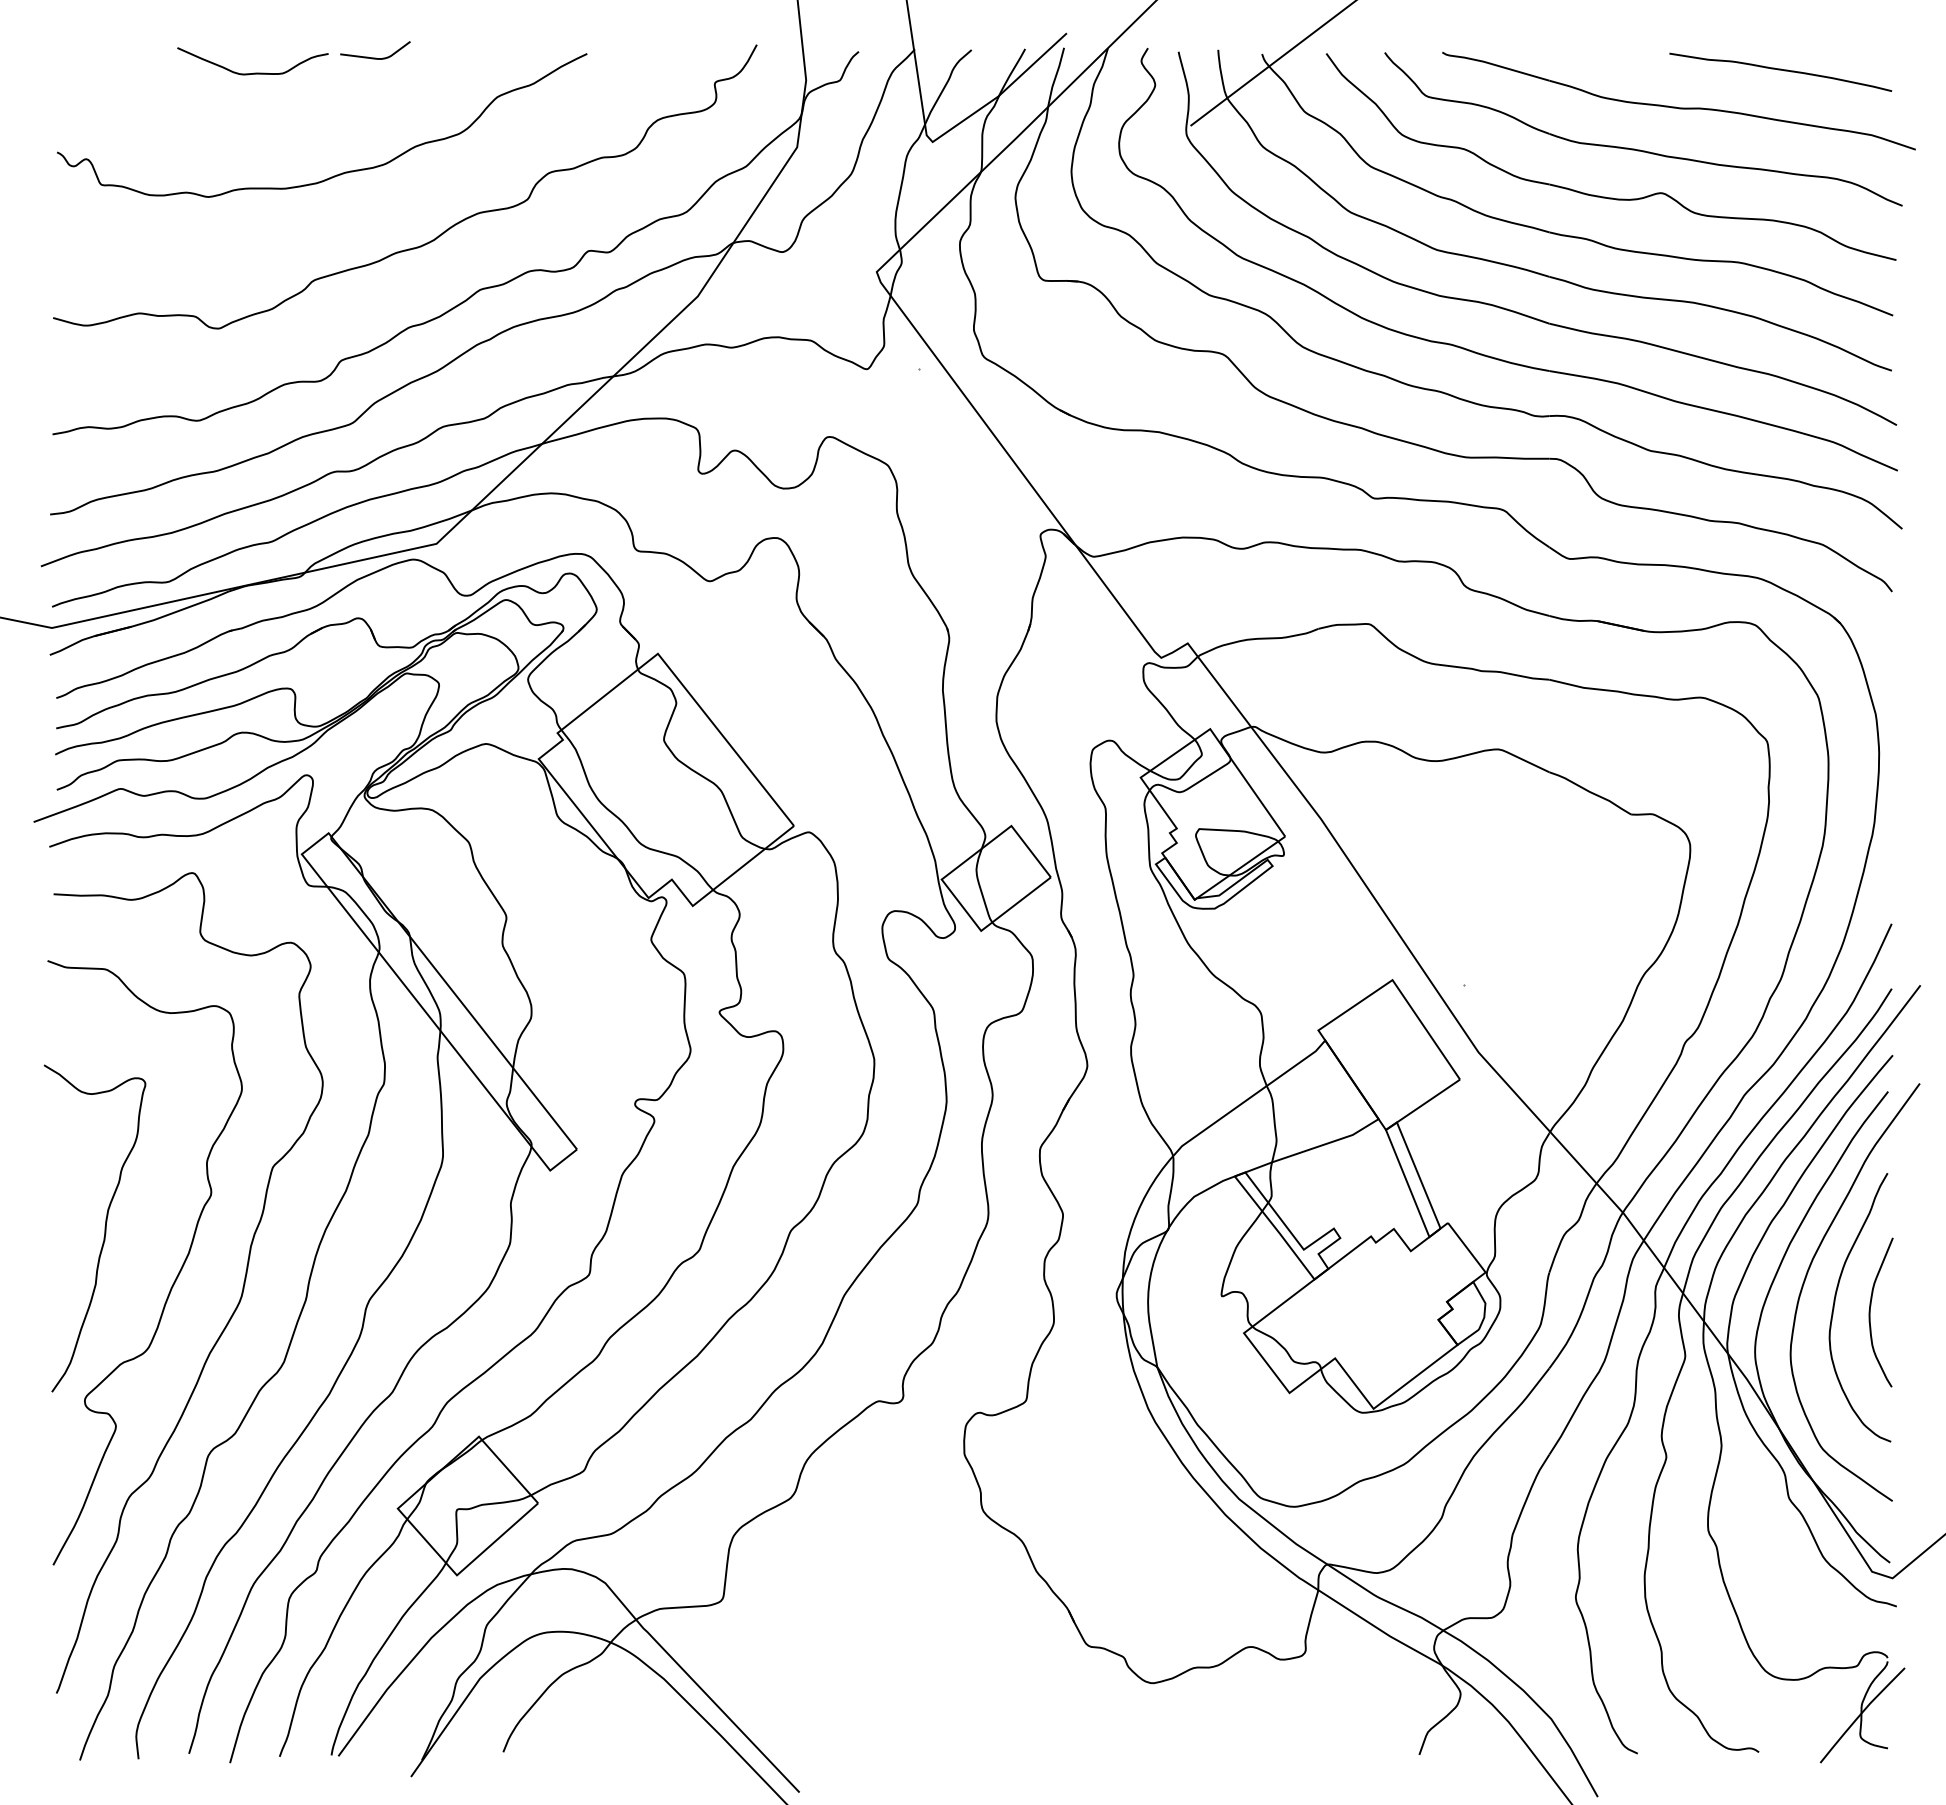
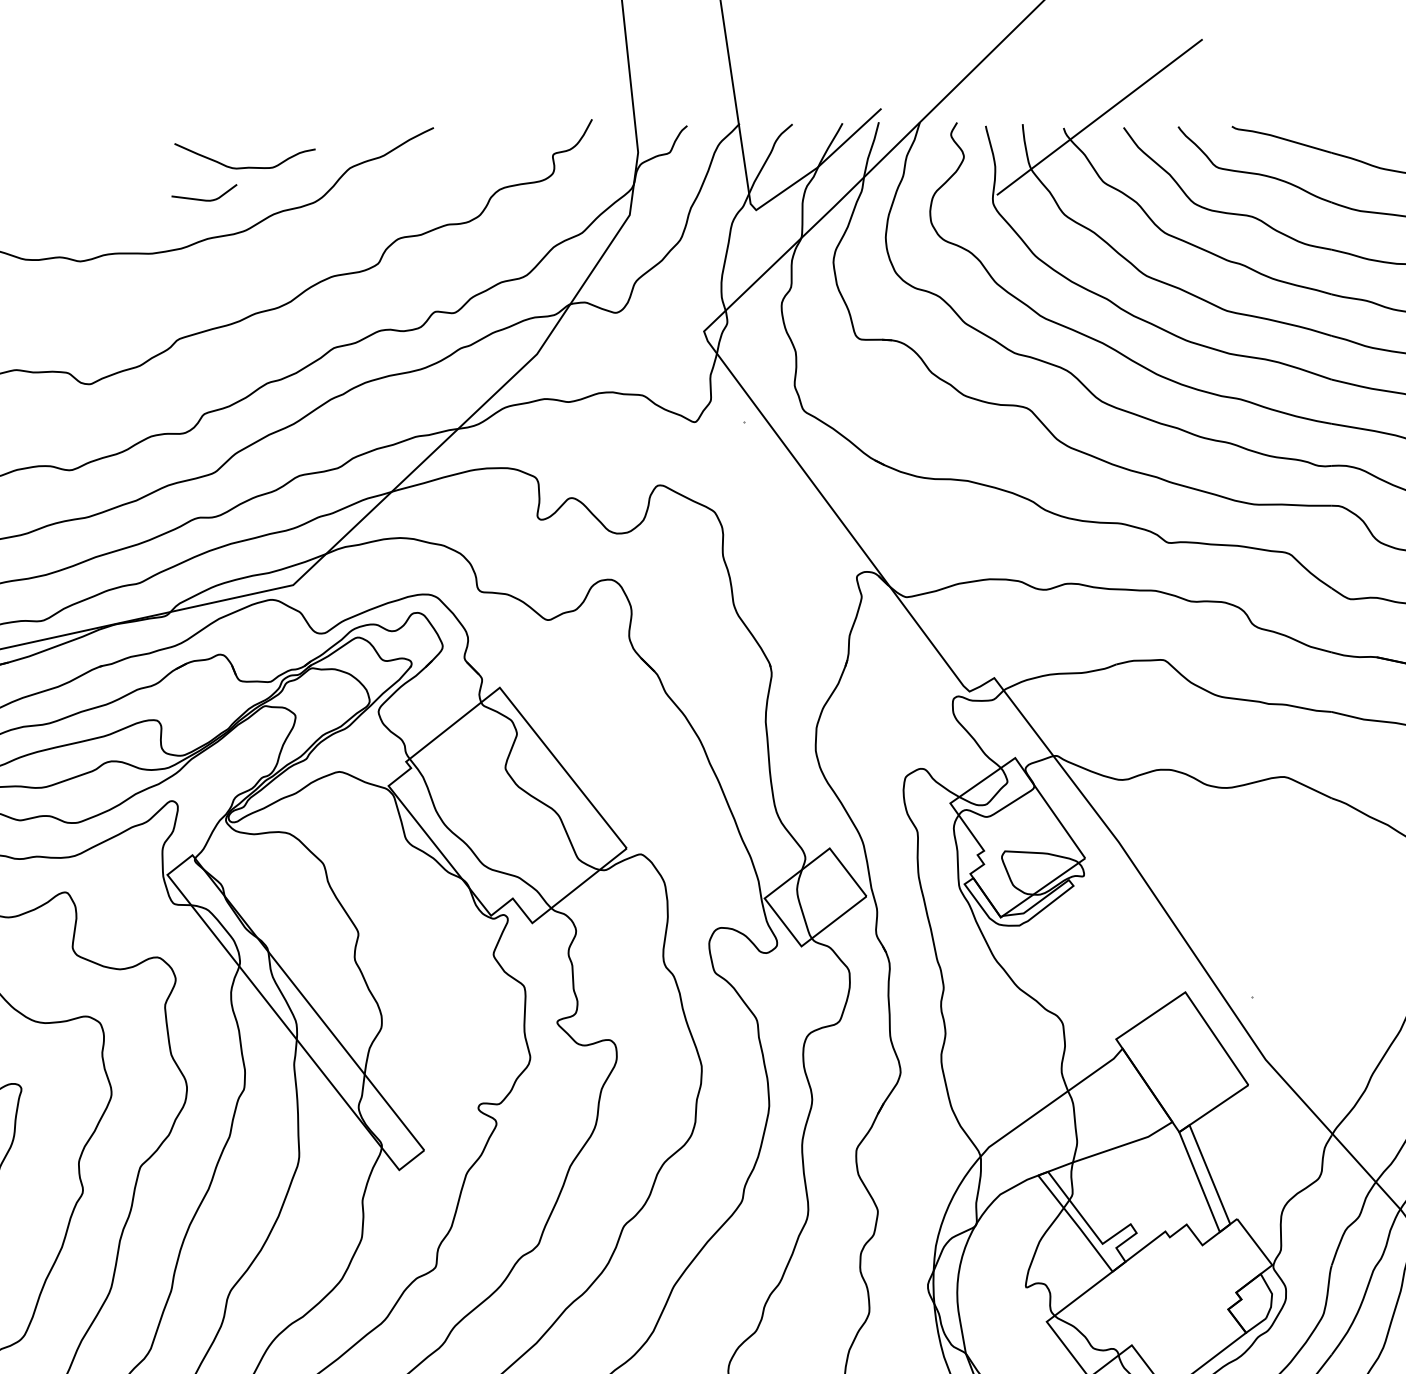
curve: (375, 57) -> (204, 199), moved
curve: (253, 72) -> (245, 166), moved

